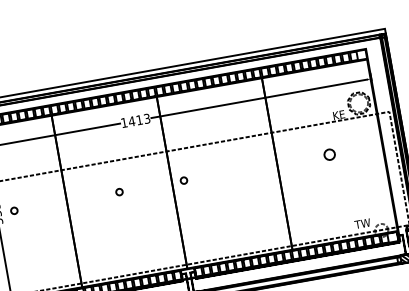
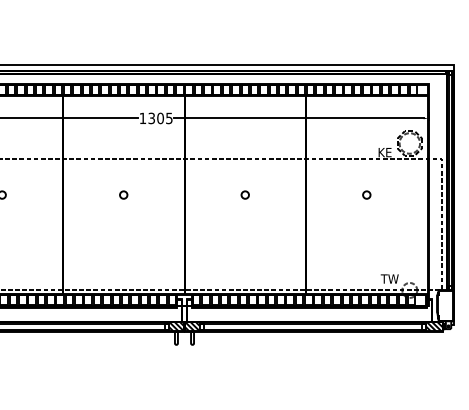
text: (139, 120) -> (160, 118), 1413 -> 1305
circle: (329, 154) -> (366, 194), size x0.62
circle: (183, 180) -> (244, 194), moved

